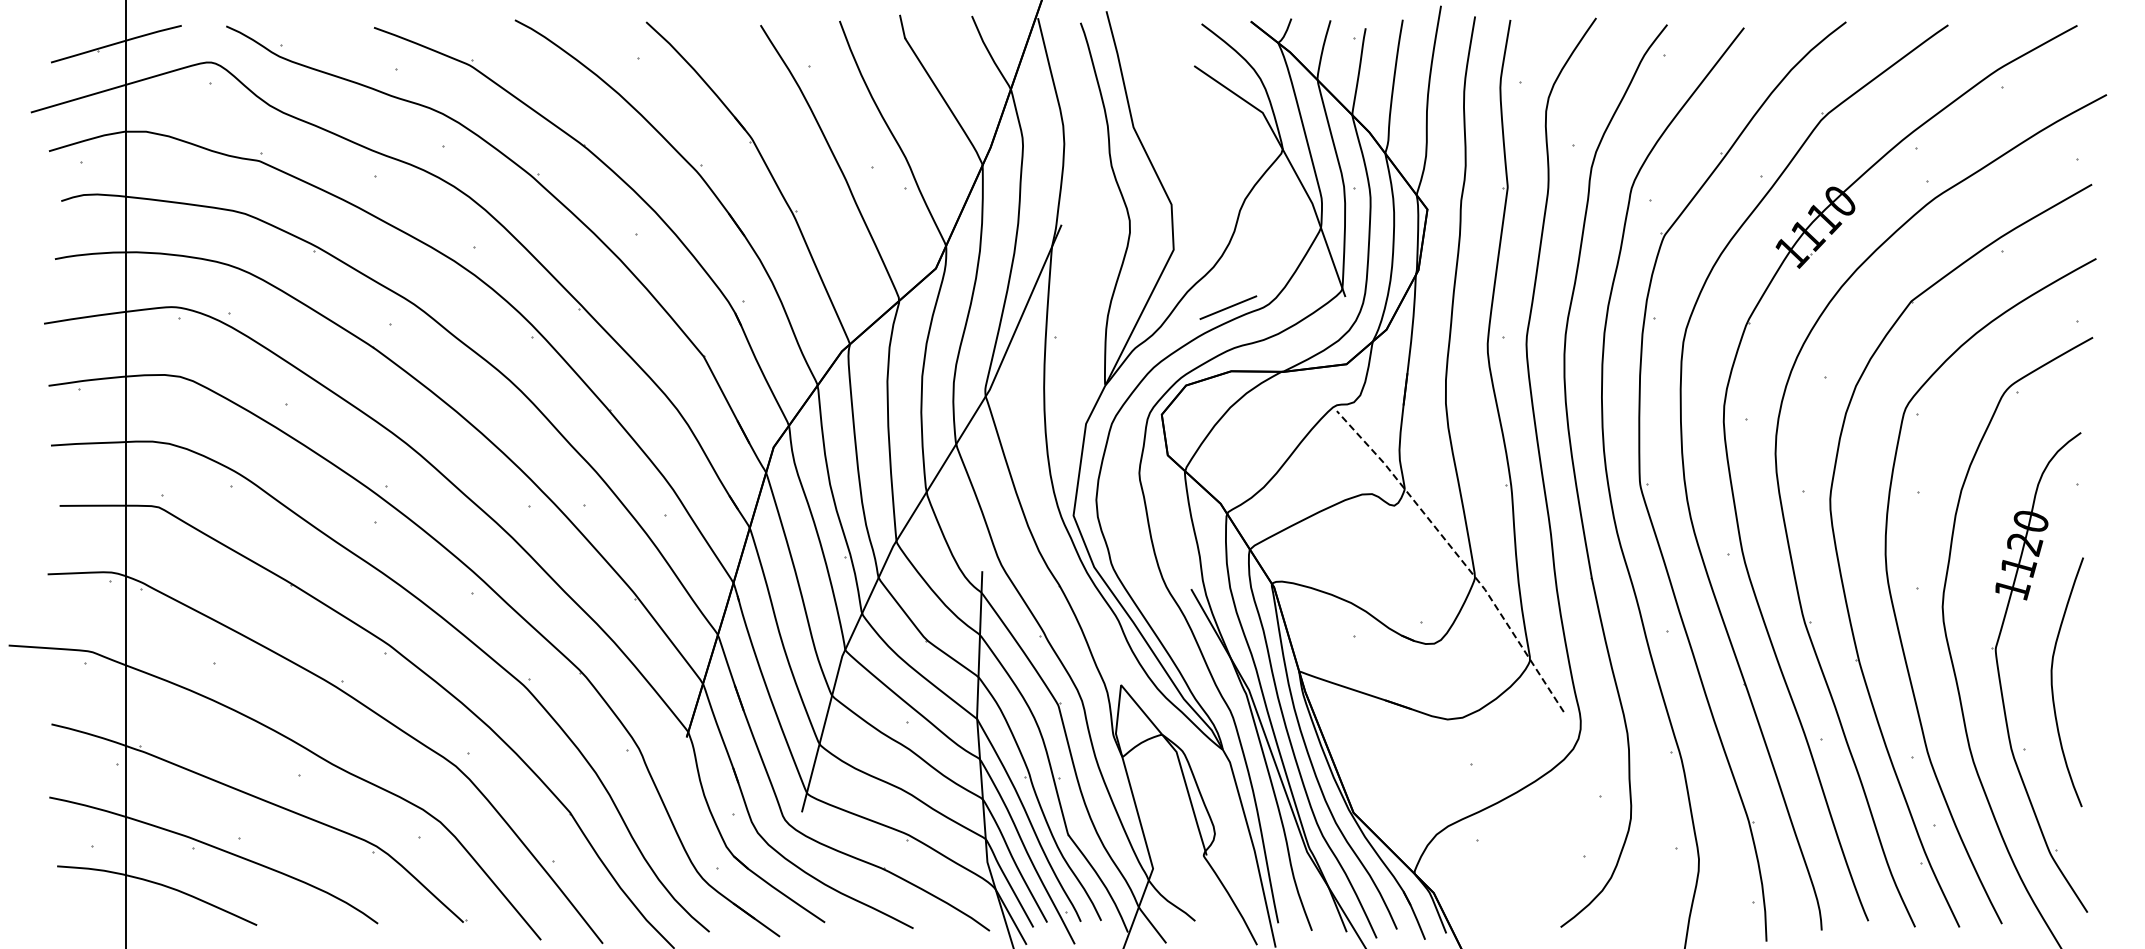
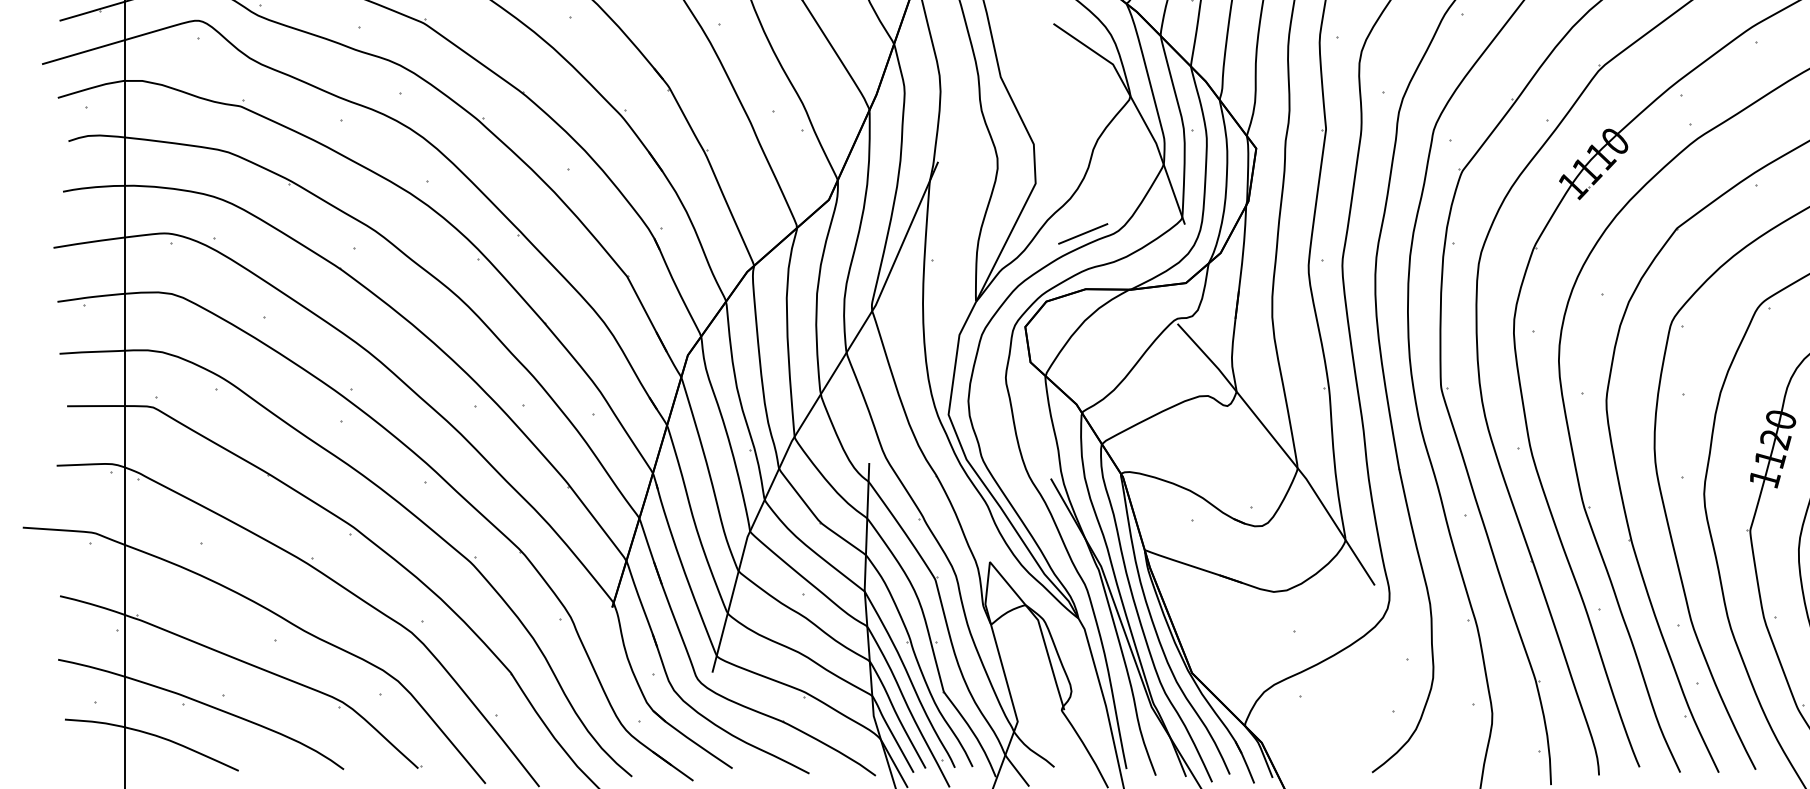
line: (1457, 555) -> (1282, 449), dashed -> solid

